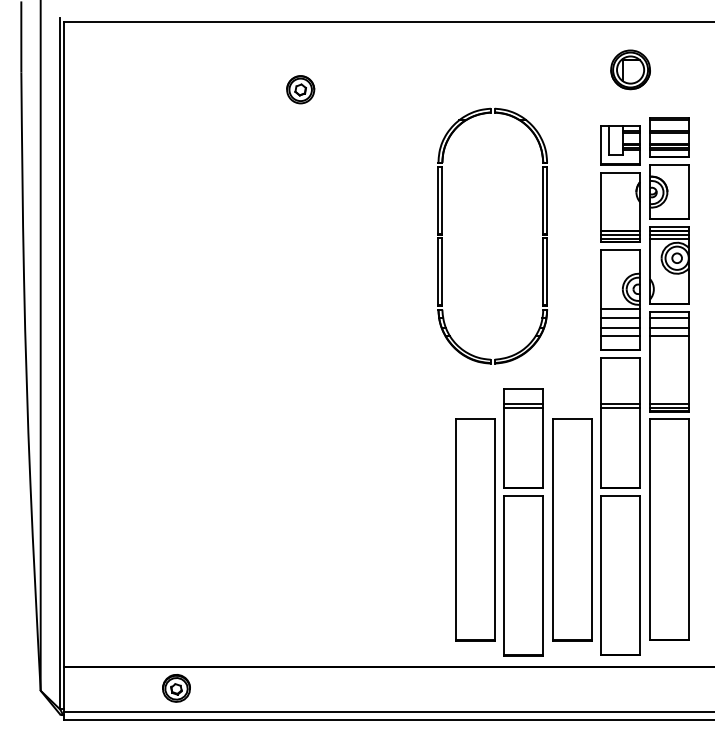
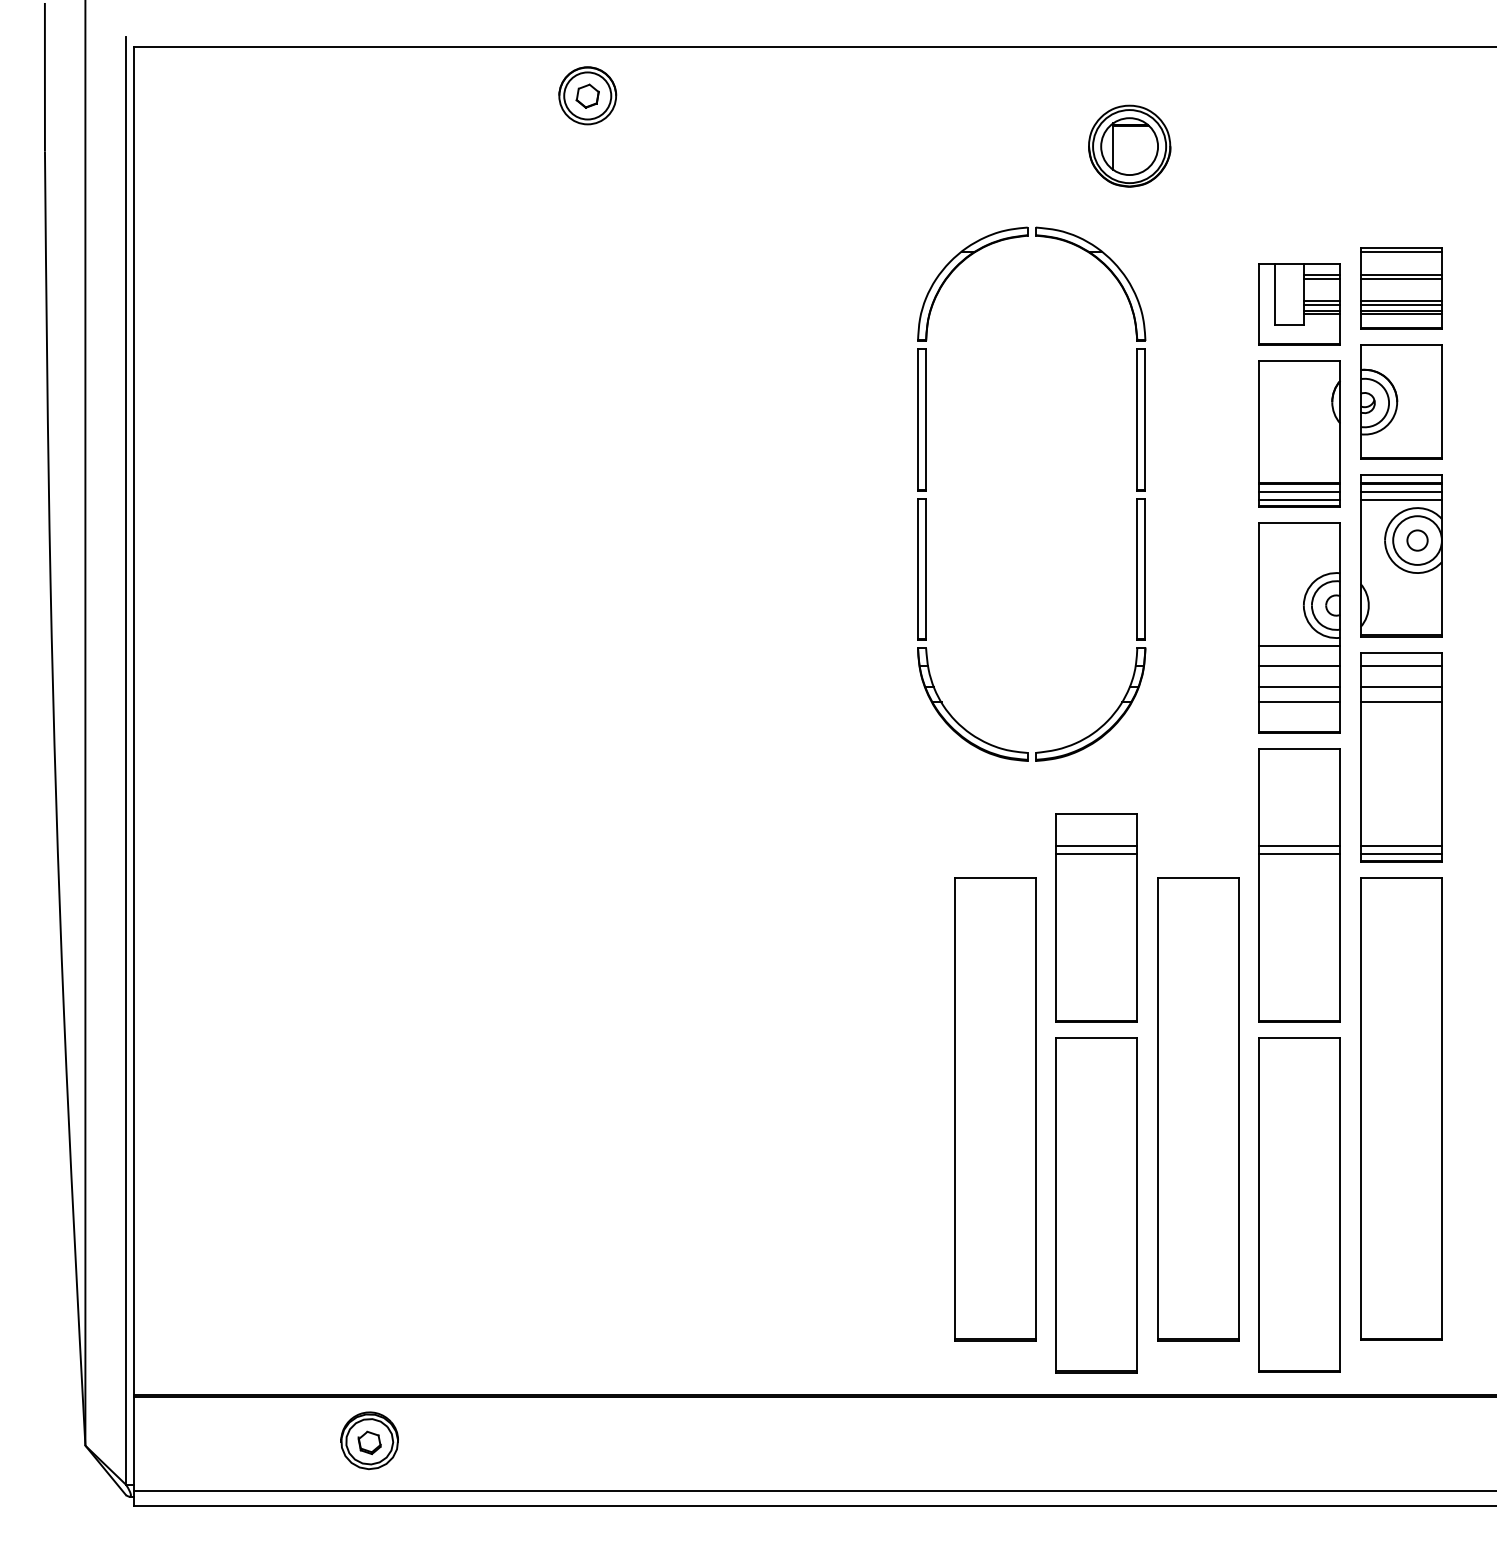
part: (630, 69) -> (1129, 145), moved
part: (300, 89) -> (587, 95), moved

